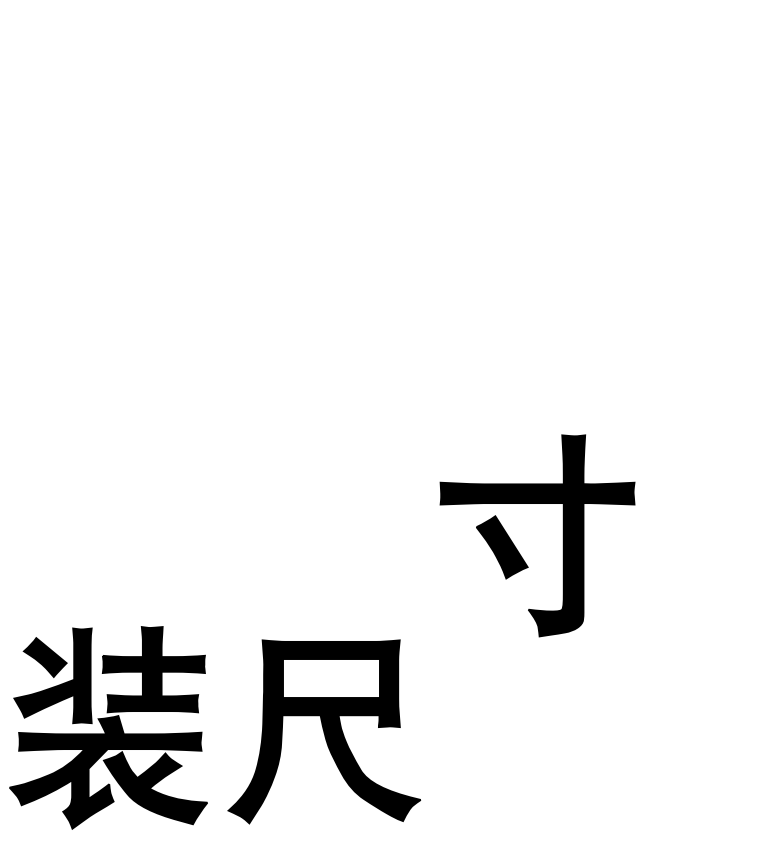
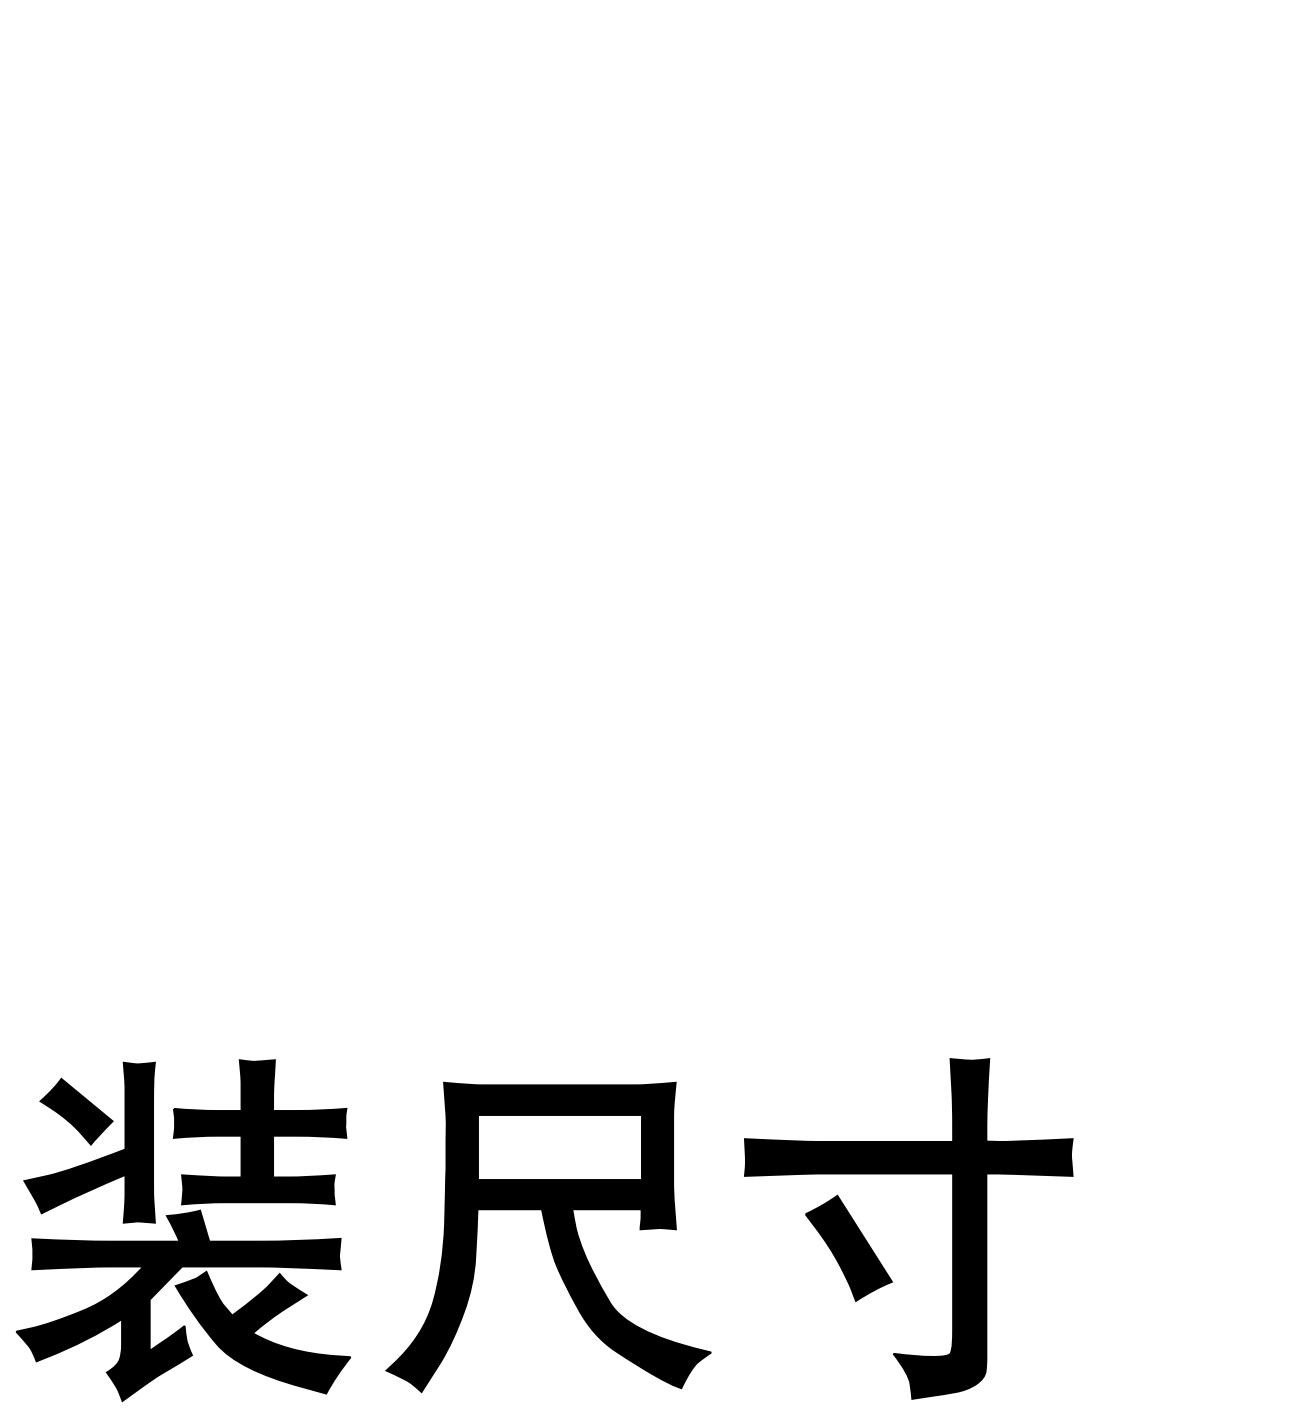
part: (516, 547) -> (873, 1248), moved

